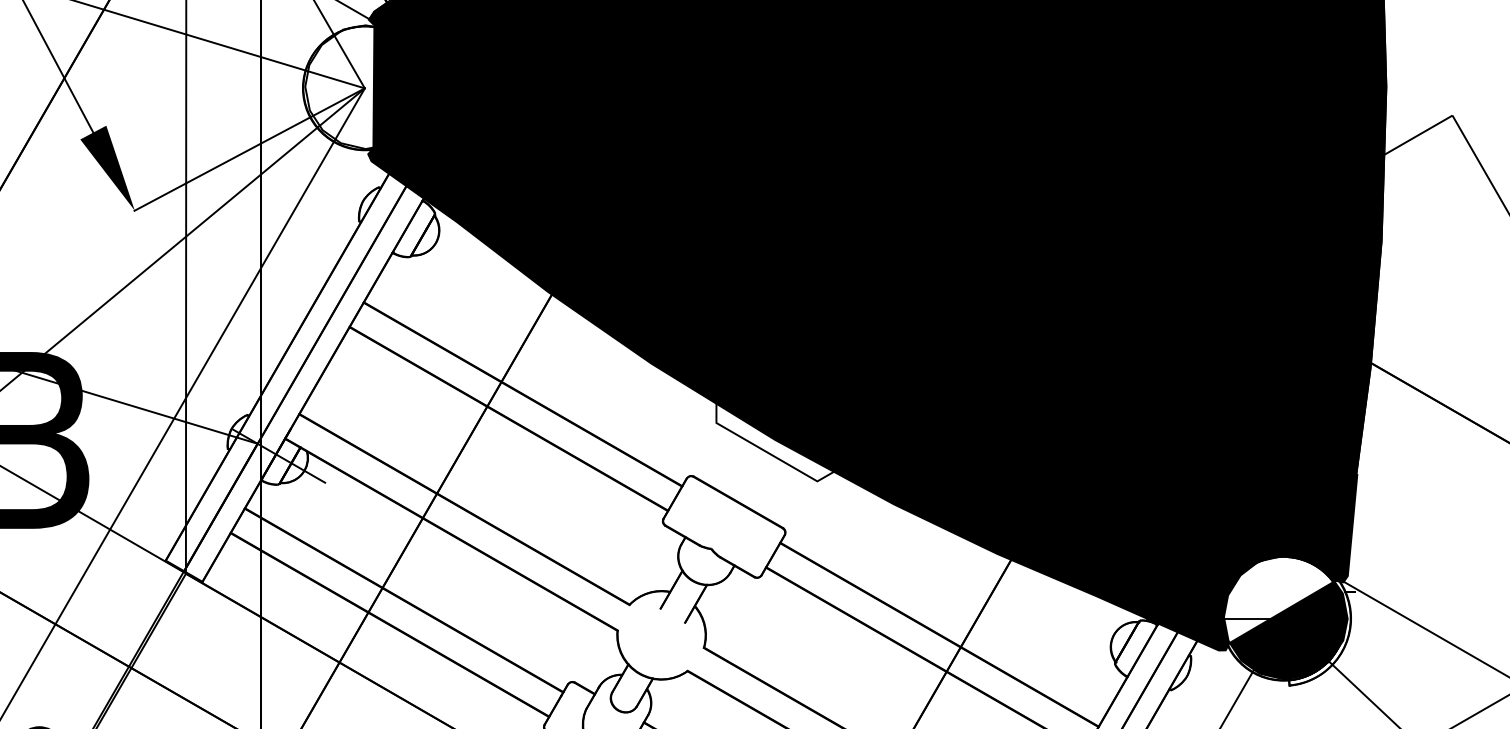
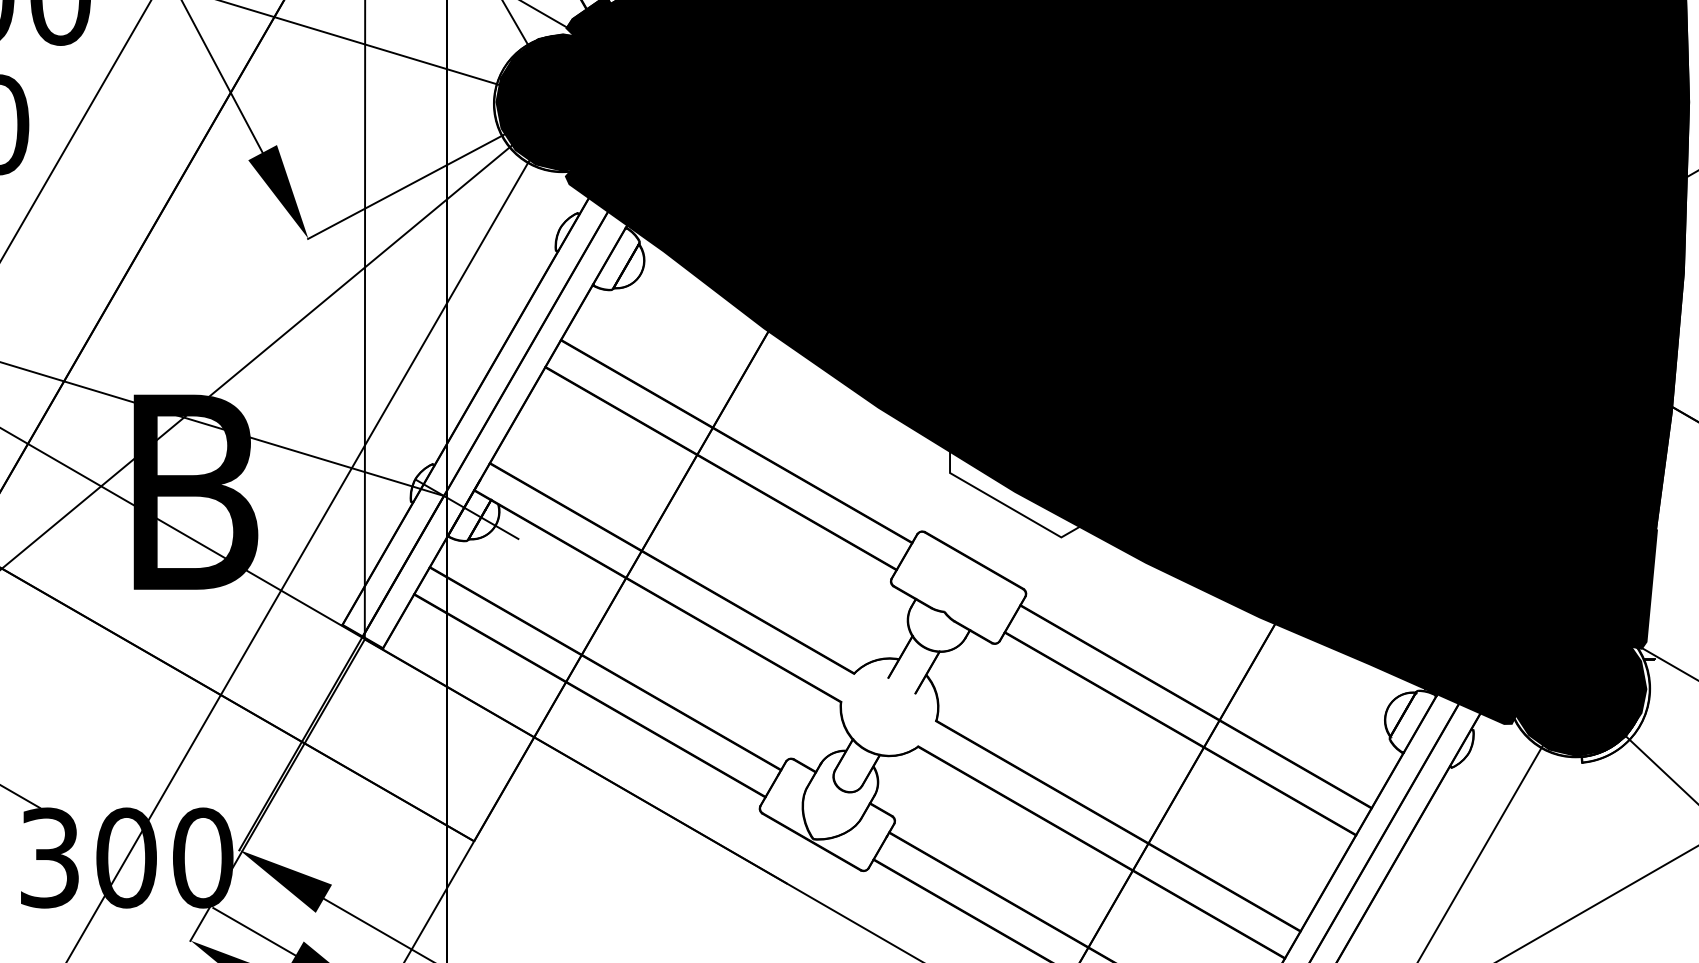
fill: (339, 87) -> (534, 102), added
fill: (1278, 599) -> (1570, 667), added

